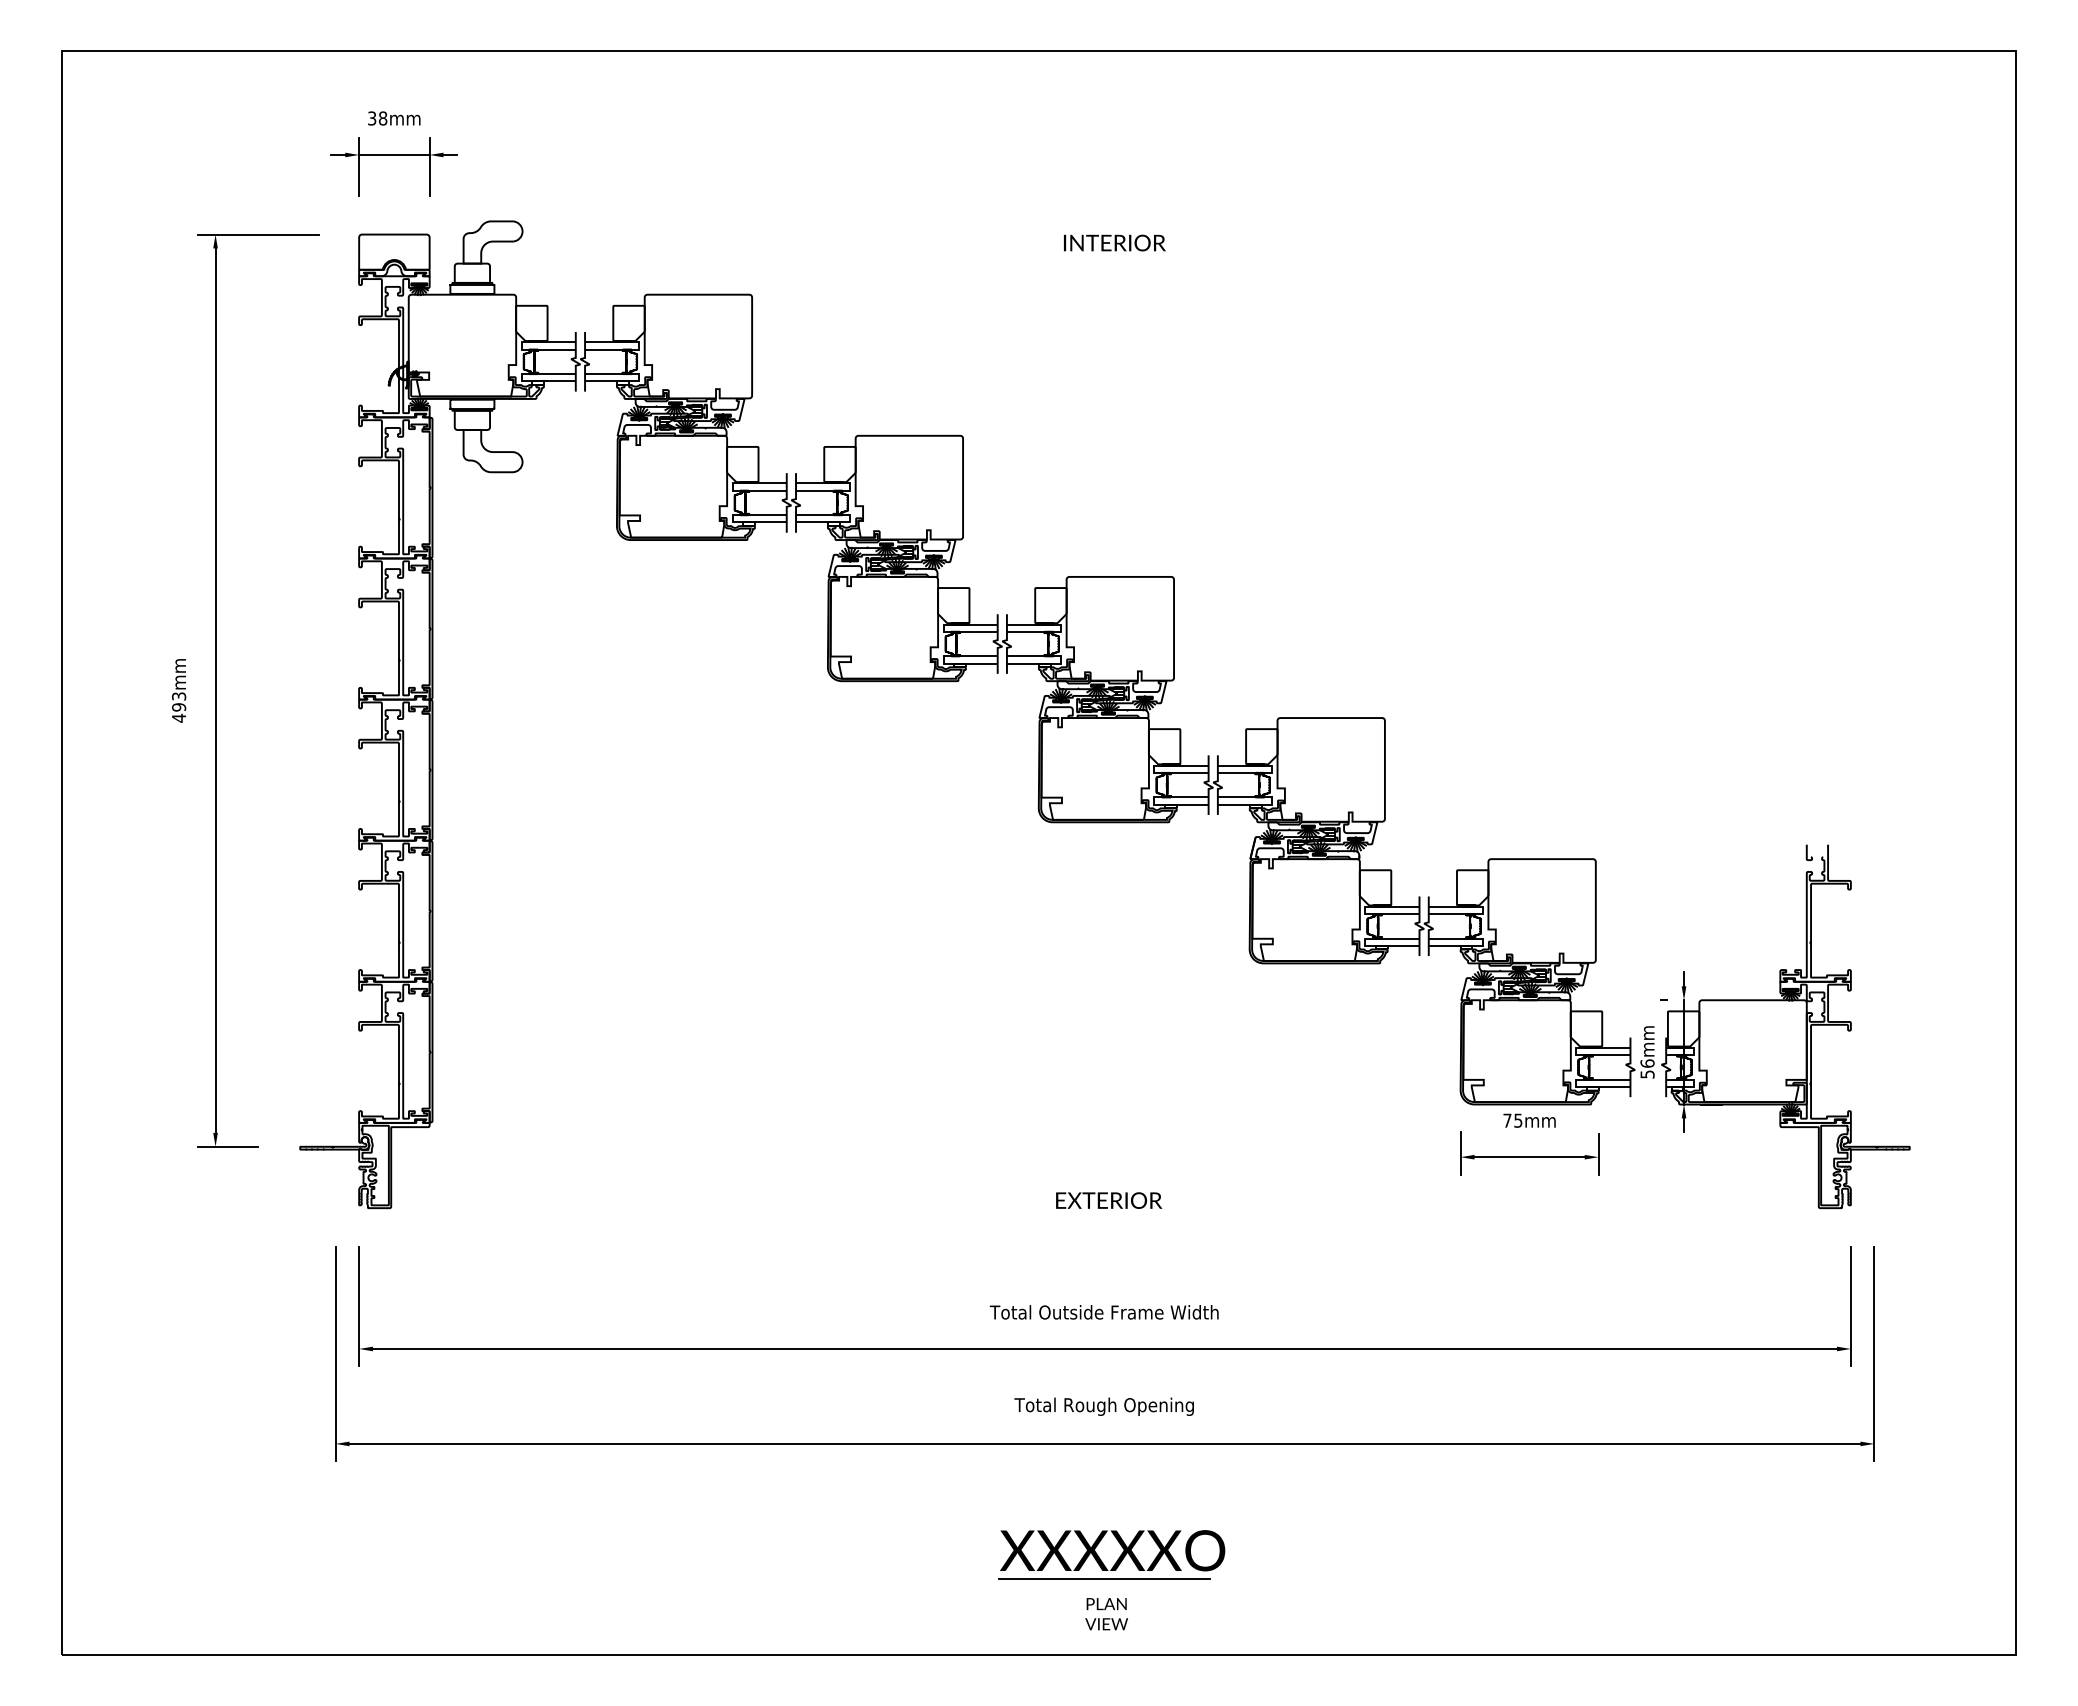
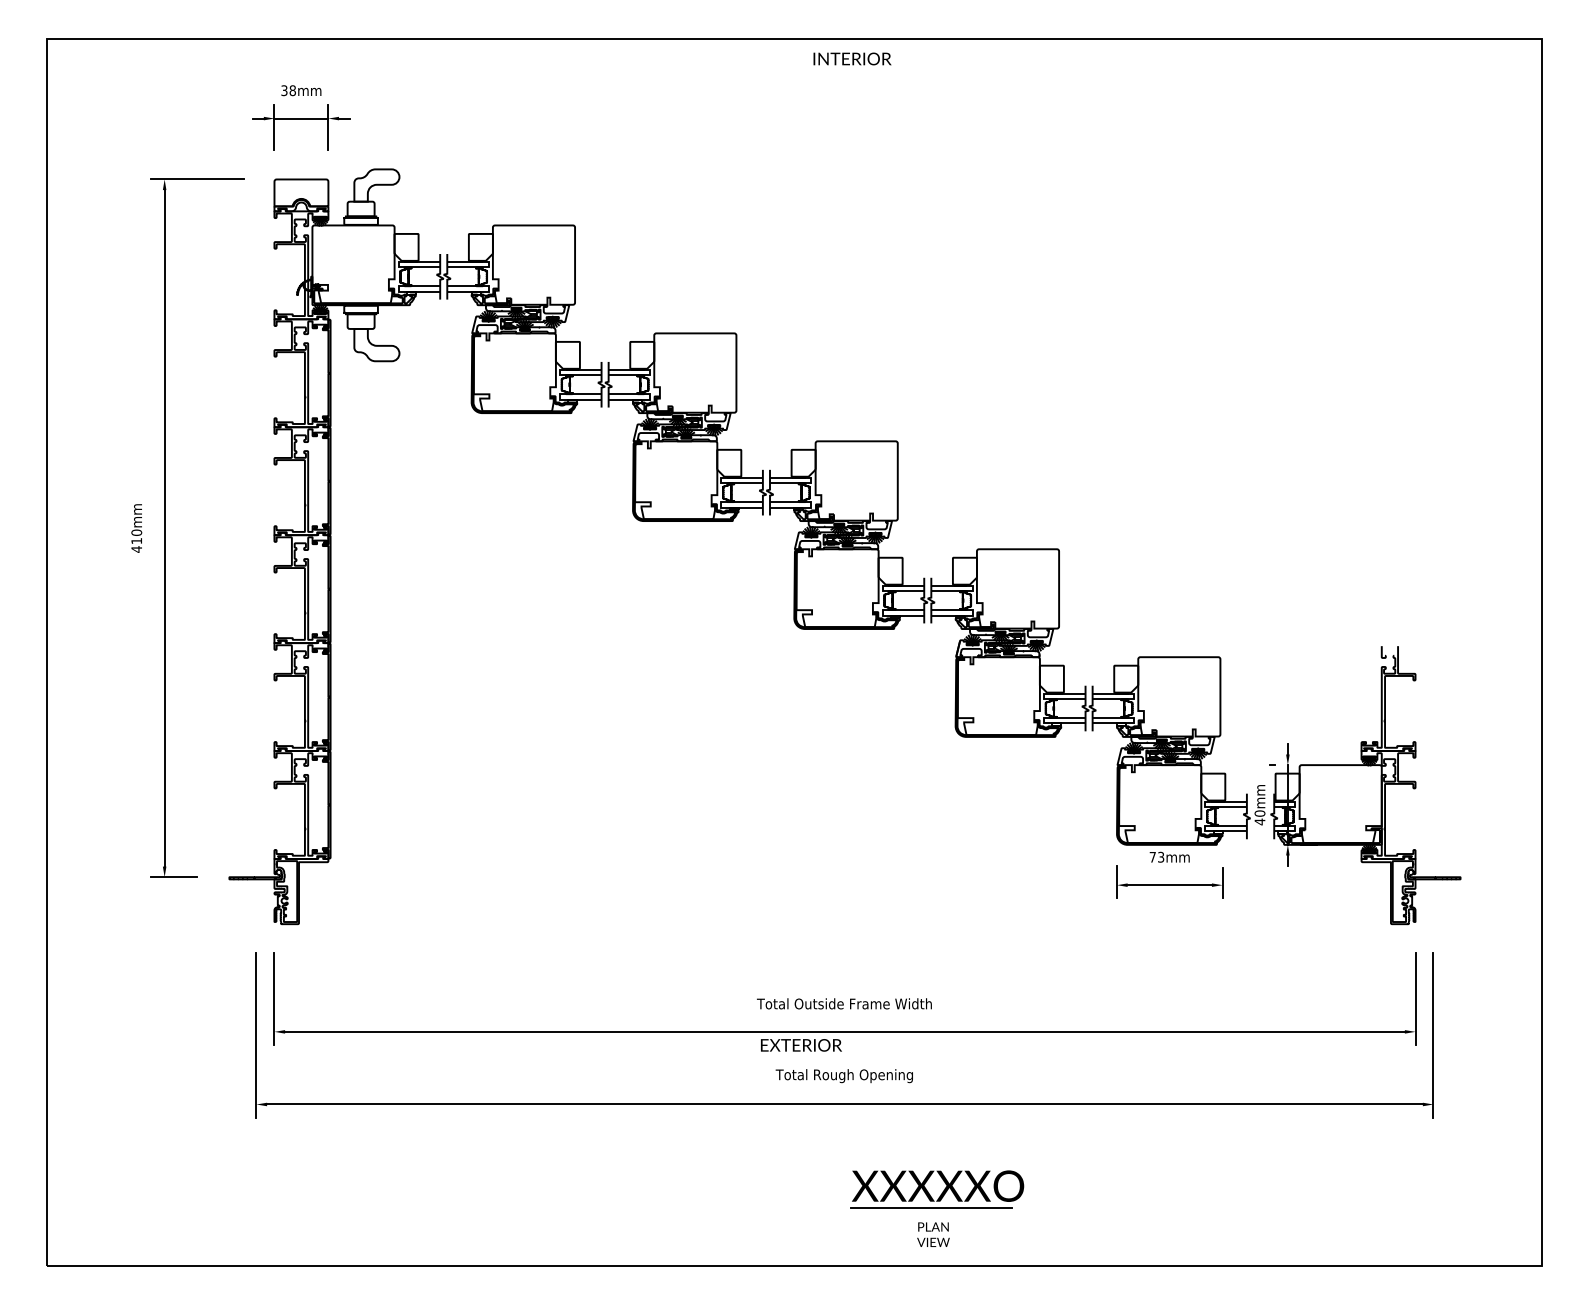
text: (1114, 242) -> (852, 58), moved
text: (179, 701) -> (137, 536), 493mm -> 410mm
text: (1647, 1069) -> (1259, 818), 56mm -> 40mm
text: (1518, 1120) -> (1161, 857), 75mm -> 73mm
text: (1109, 1200) -> (801, 1045), moved
part: (1111, 1580) -> (937, 1208), moved

